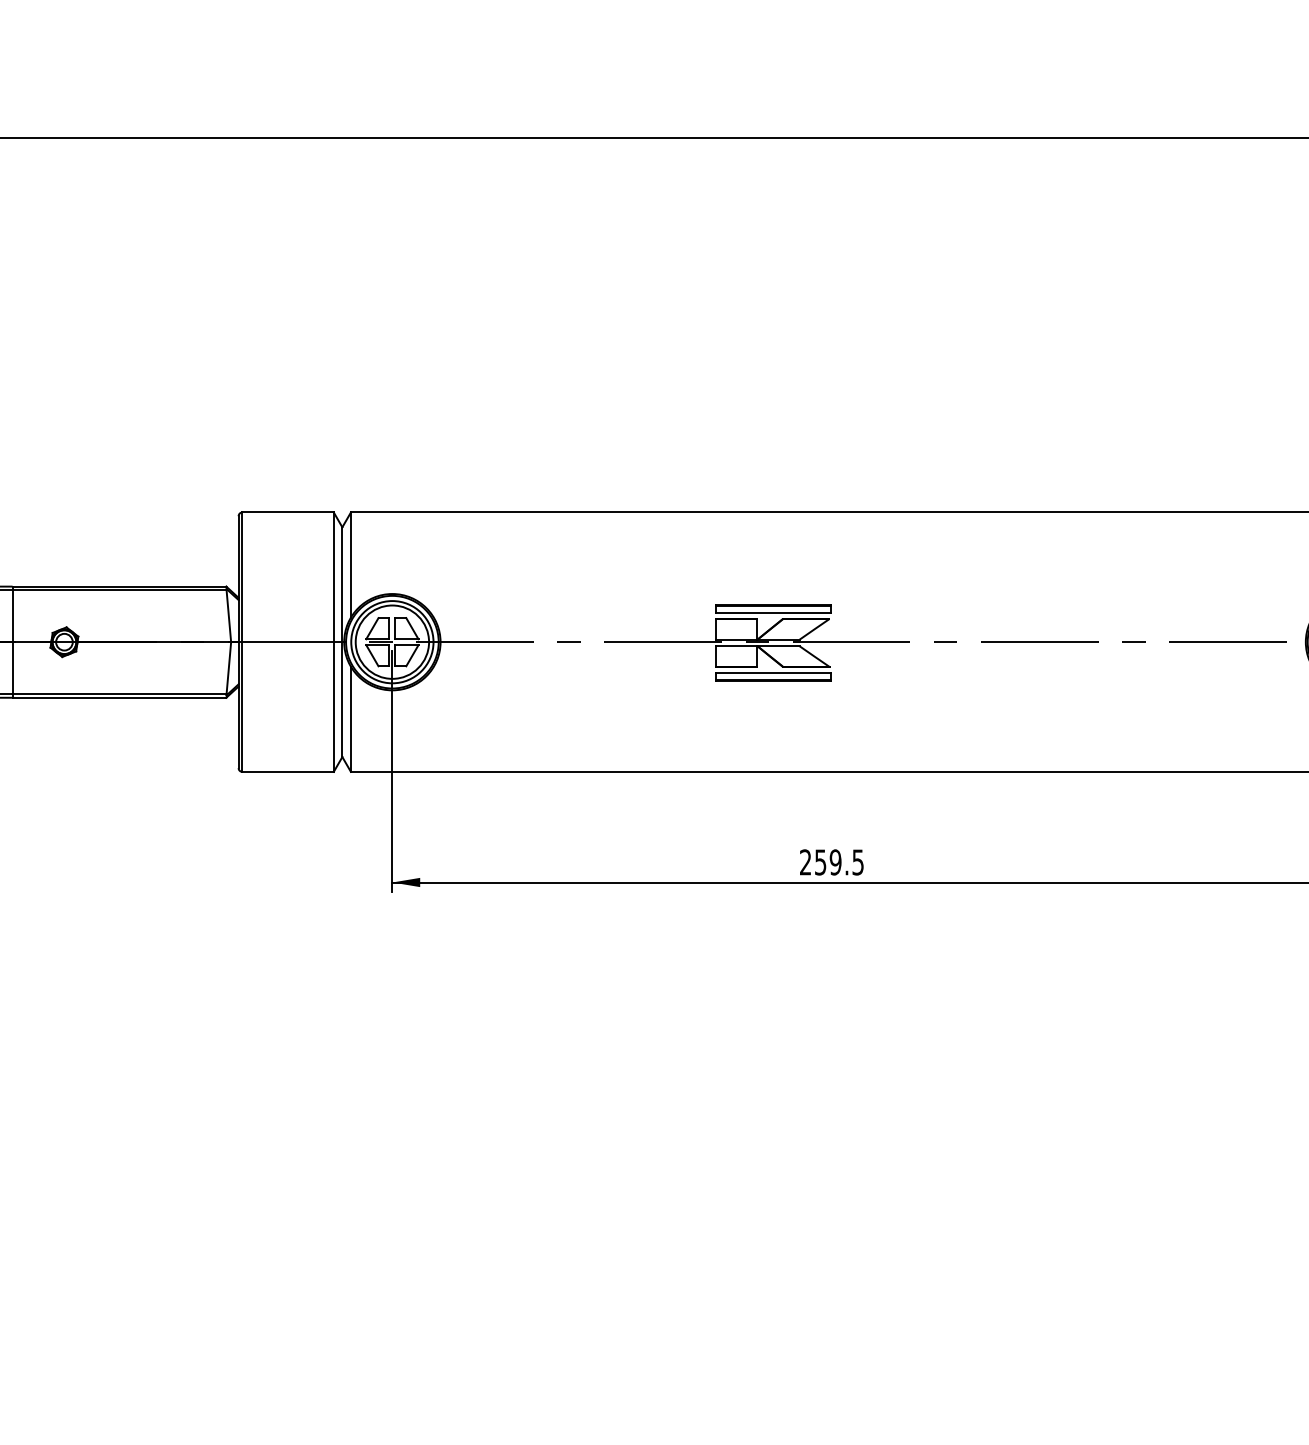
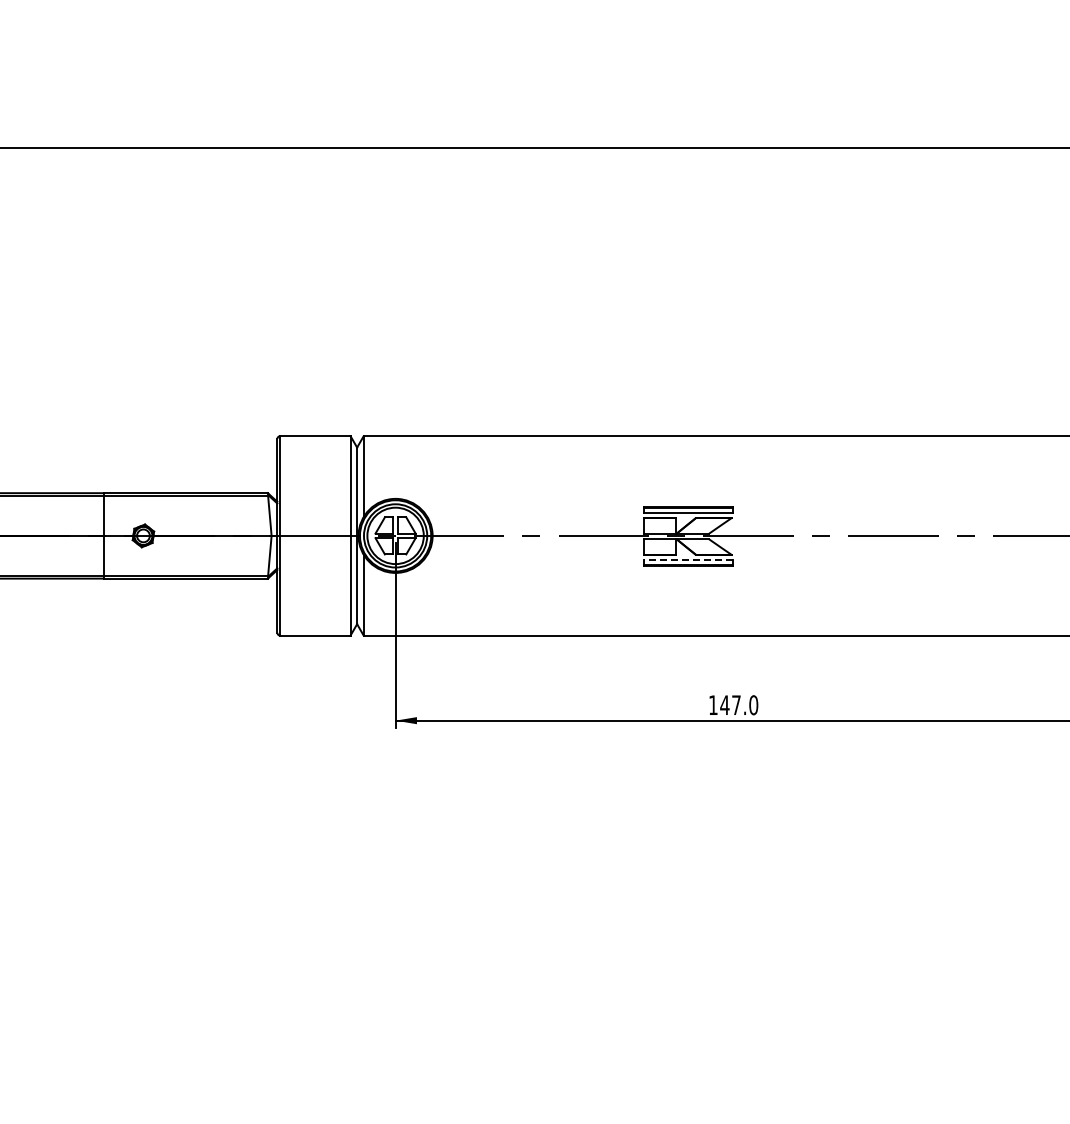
line: (773, 672) -> (688, 559), solid -> dashed
text: (831, 862) -> (733, 705), 259.5 -> 147.0

